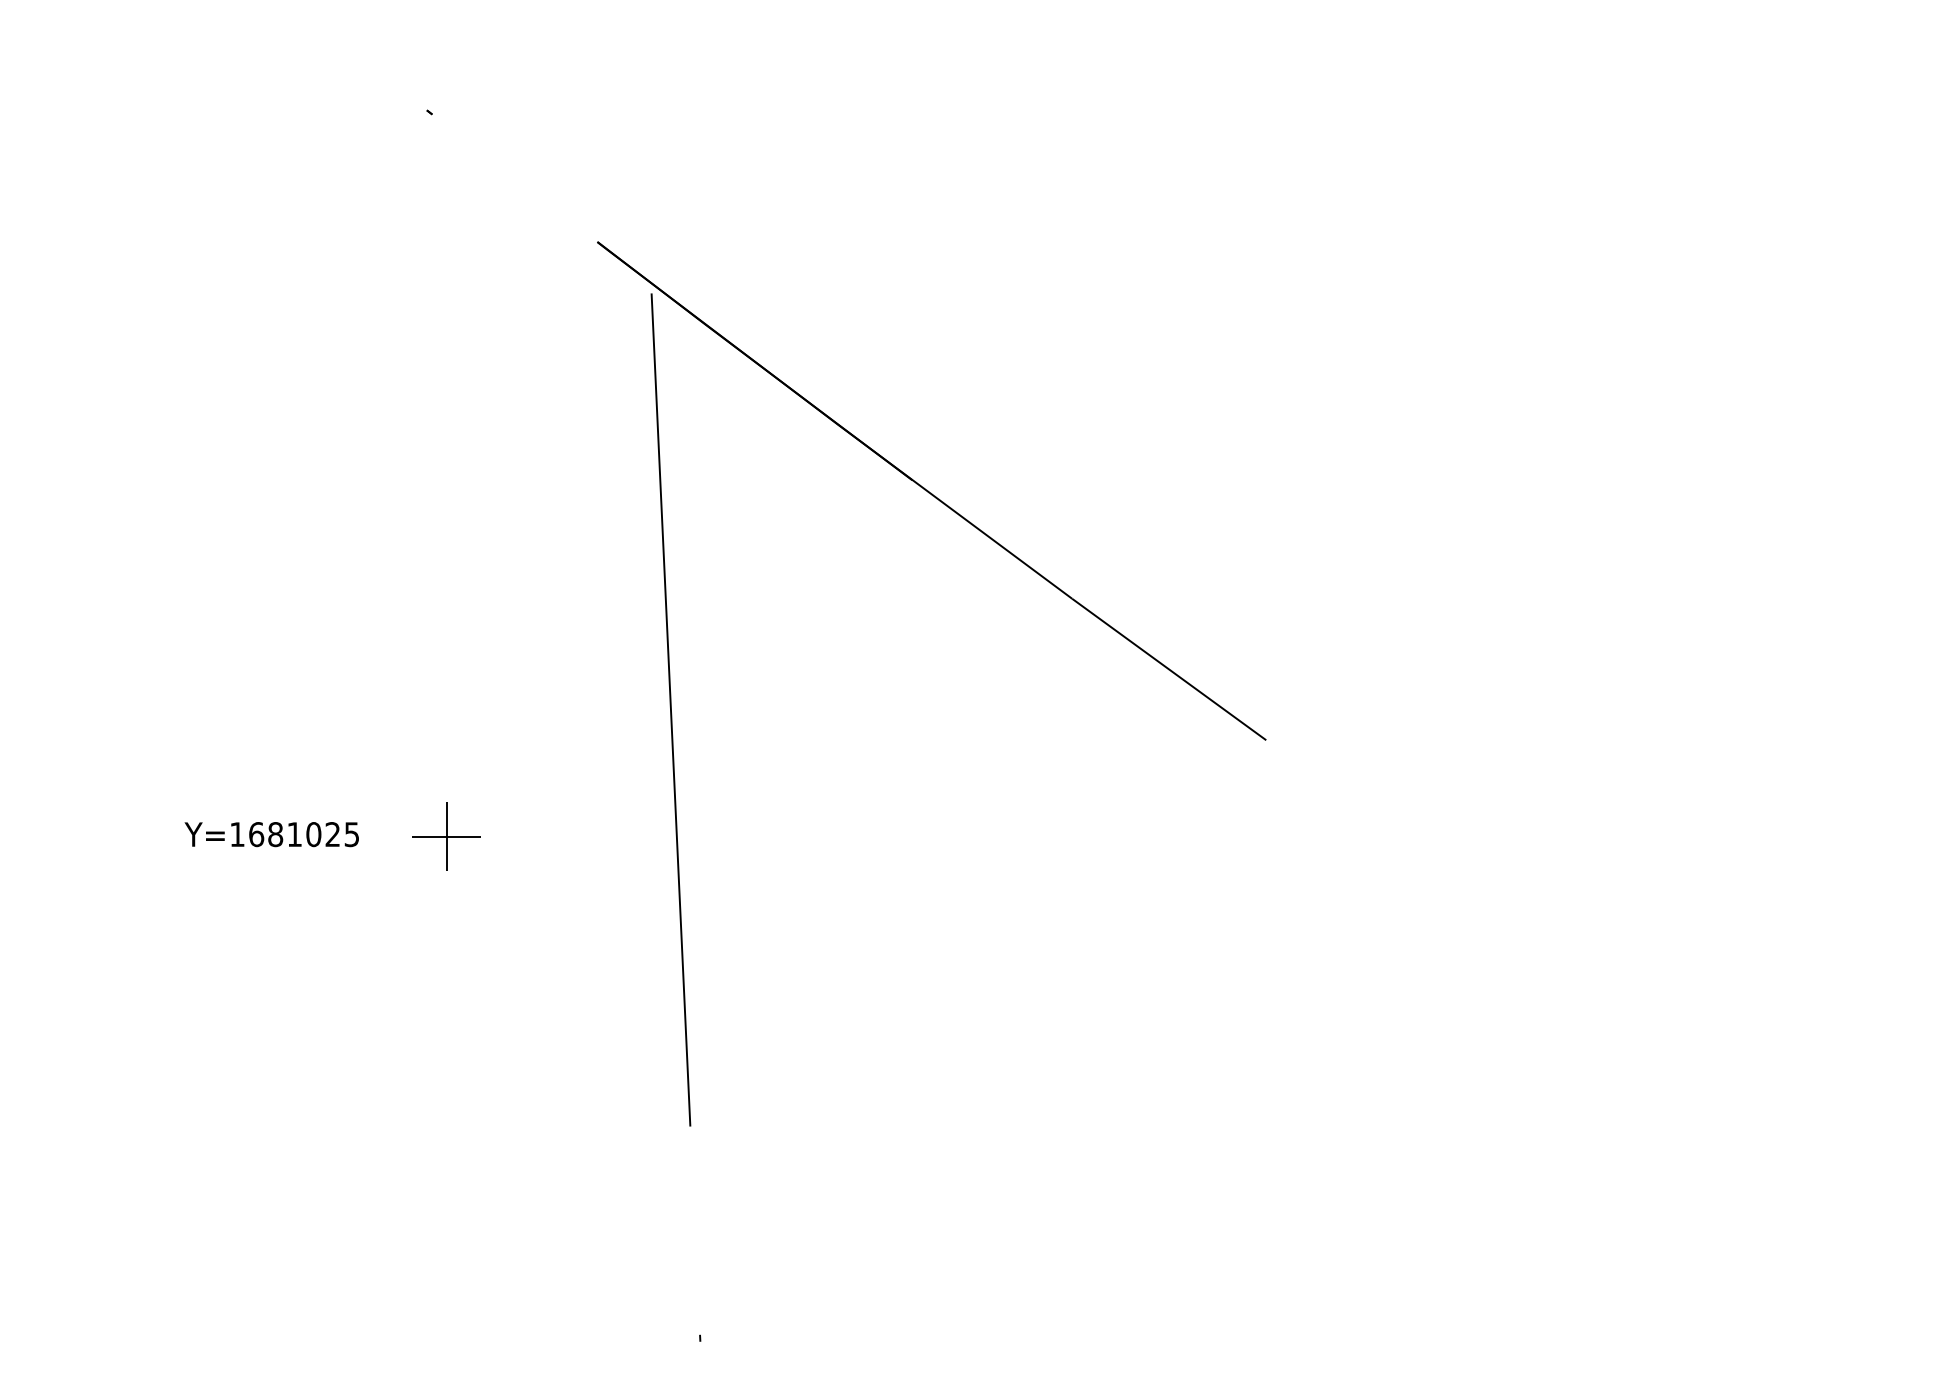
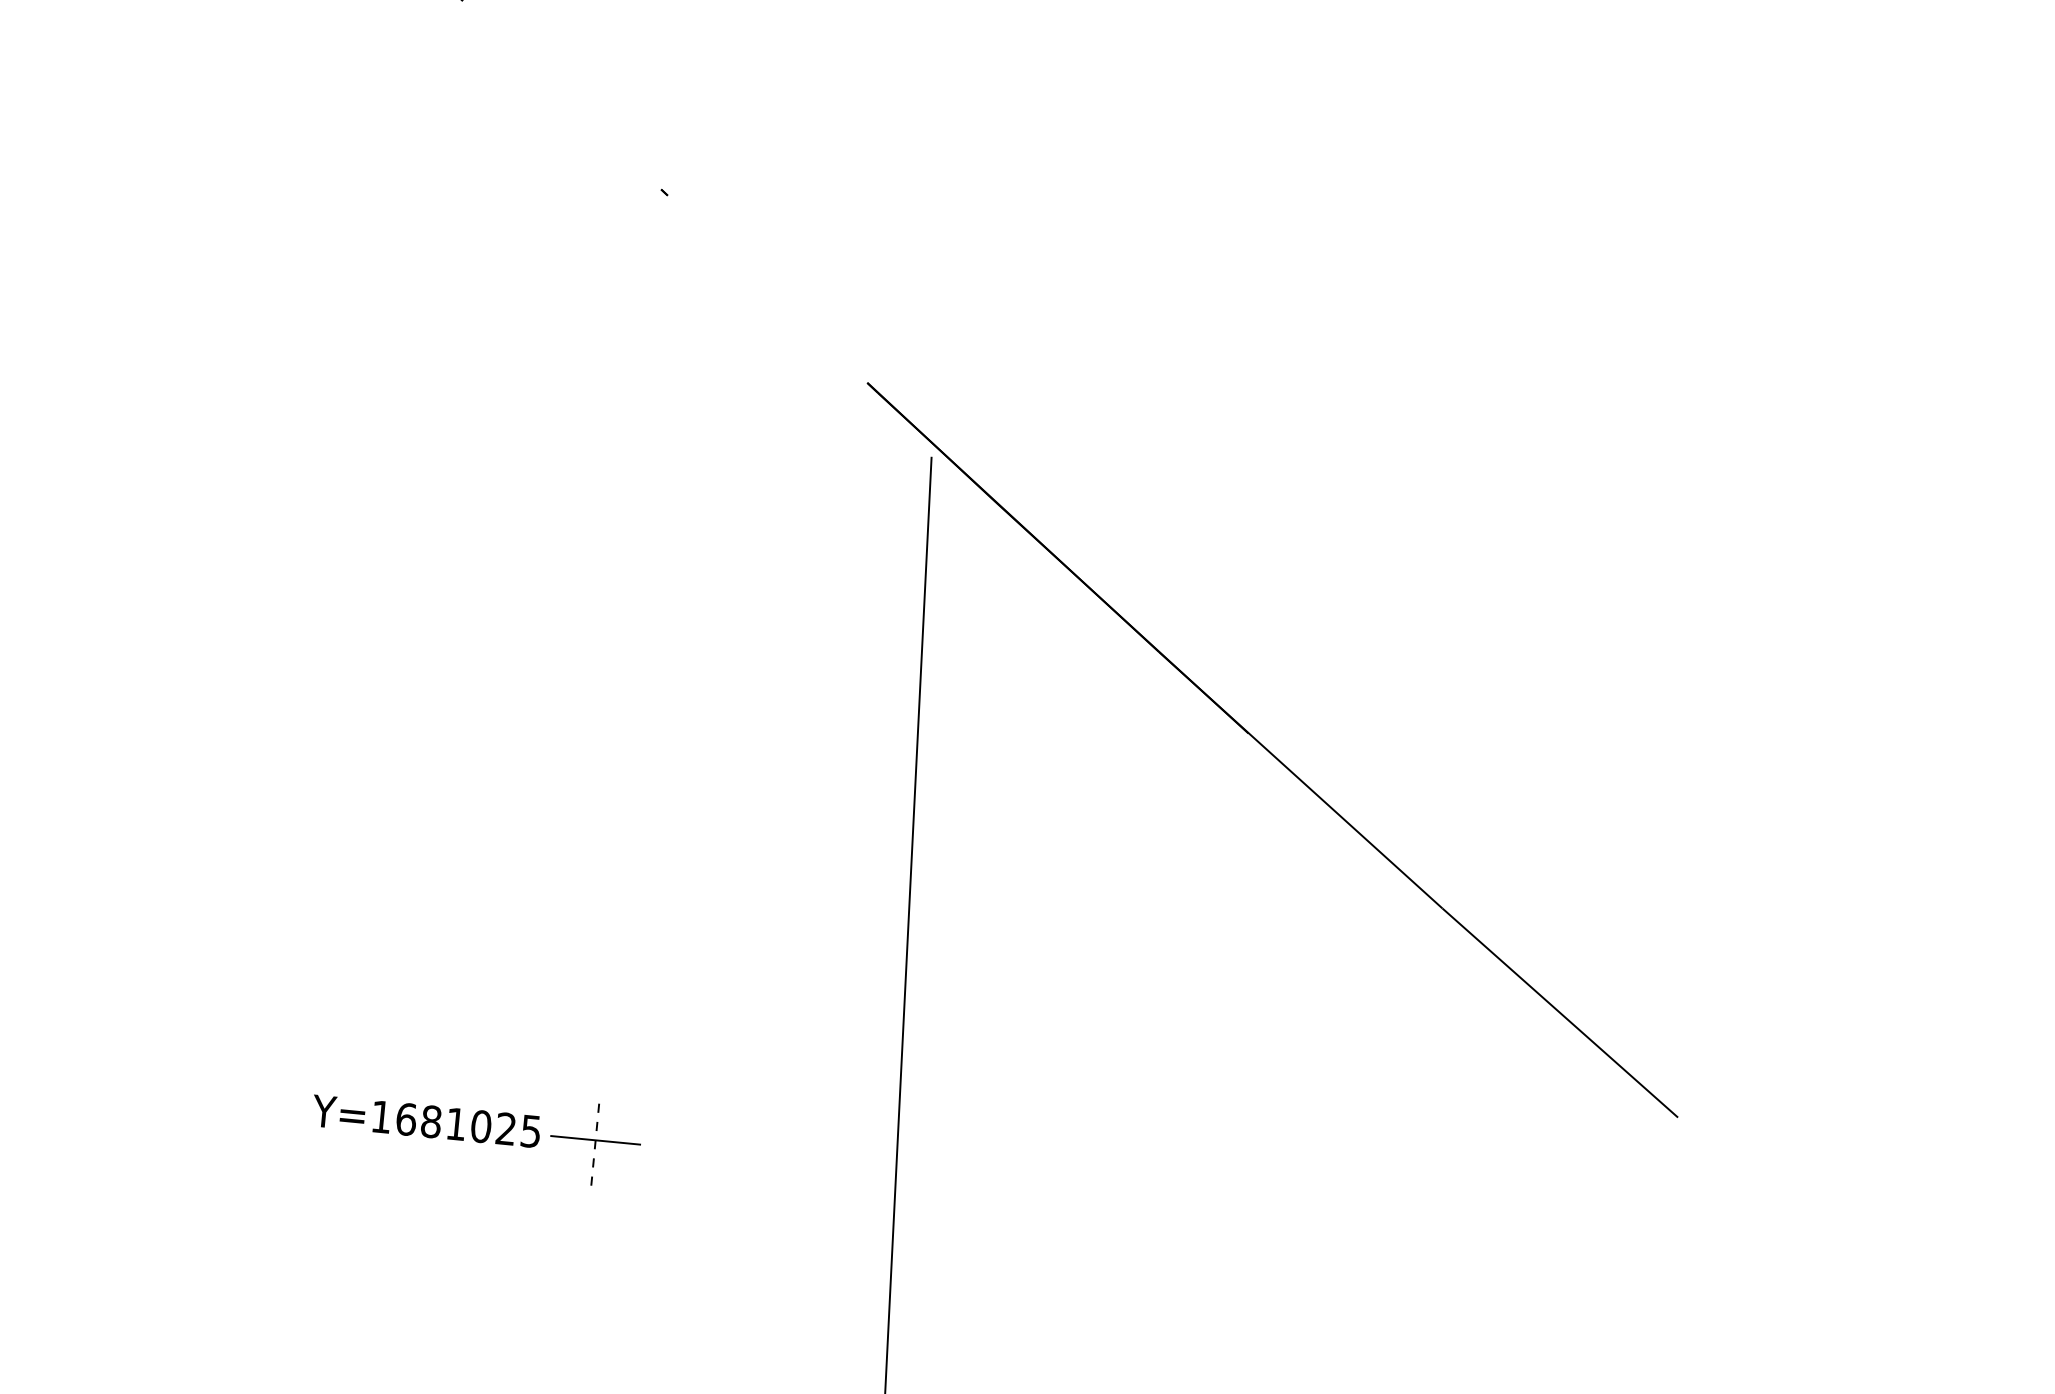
text: (271, 834) -> (425, 1121), moved
line: (446, 836) -> (595, 1140), solid -> dashed

